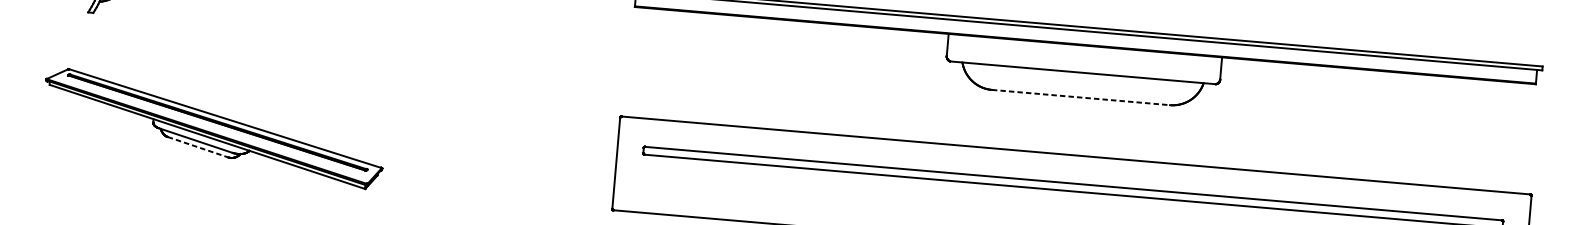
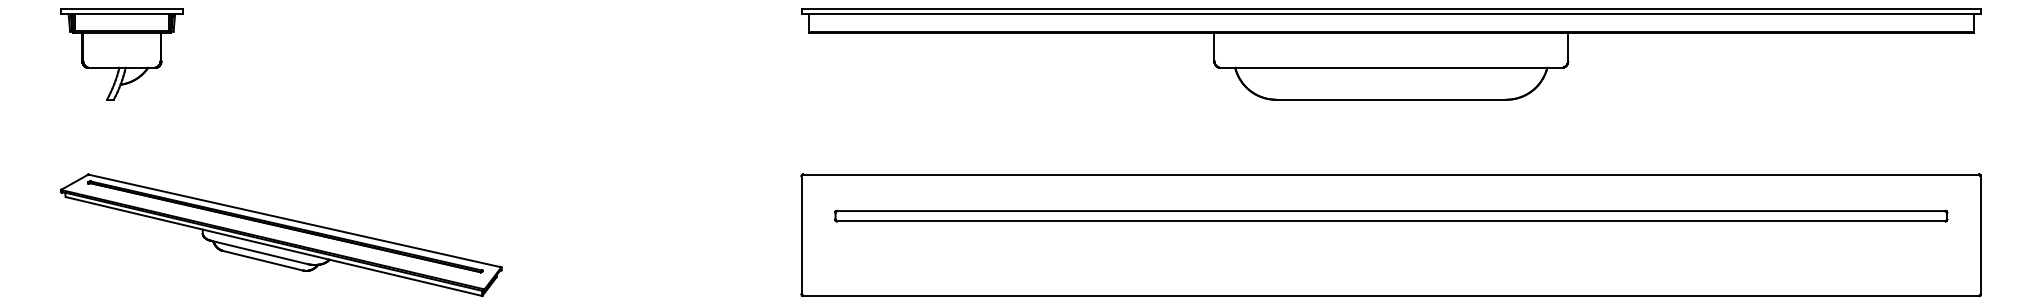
line: (1081, 97) -> (1391, 99), dashed -> solid
line: (198, 147) -> (263, 260), dashed -> solid

